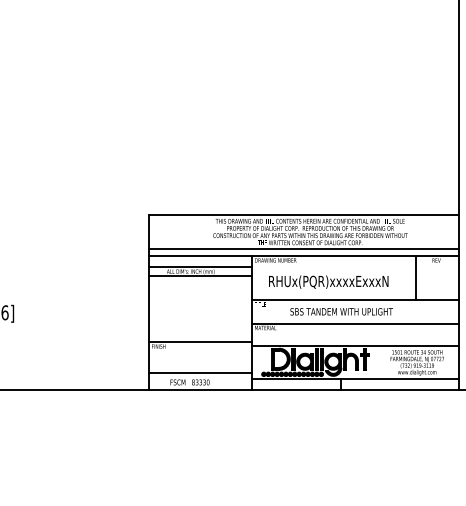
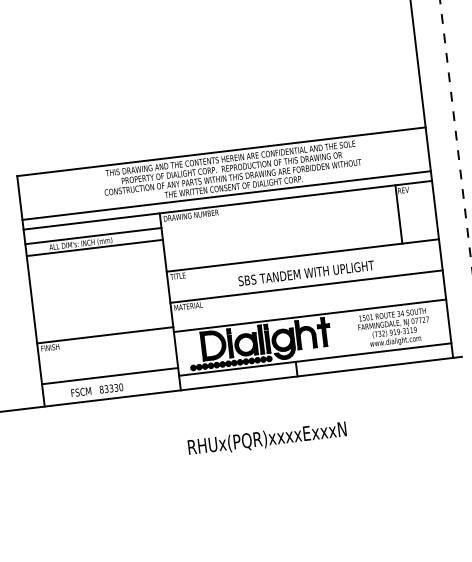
line: (415, 277) -> (398, 213), moved
text: (328, 281) -> (266, 438), moved
text: (341, 311) -> (306, 272), moved

